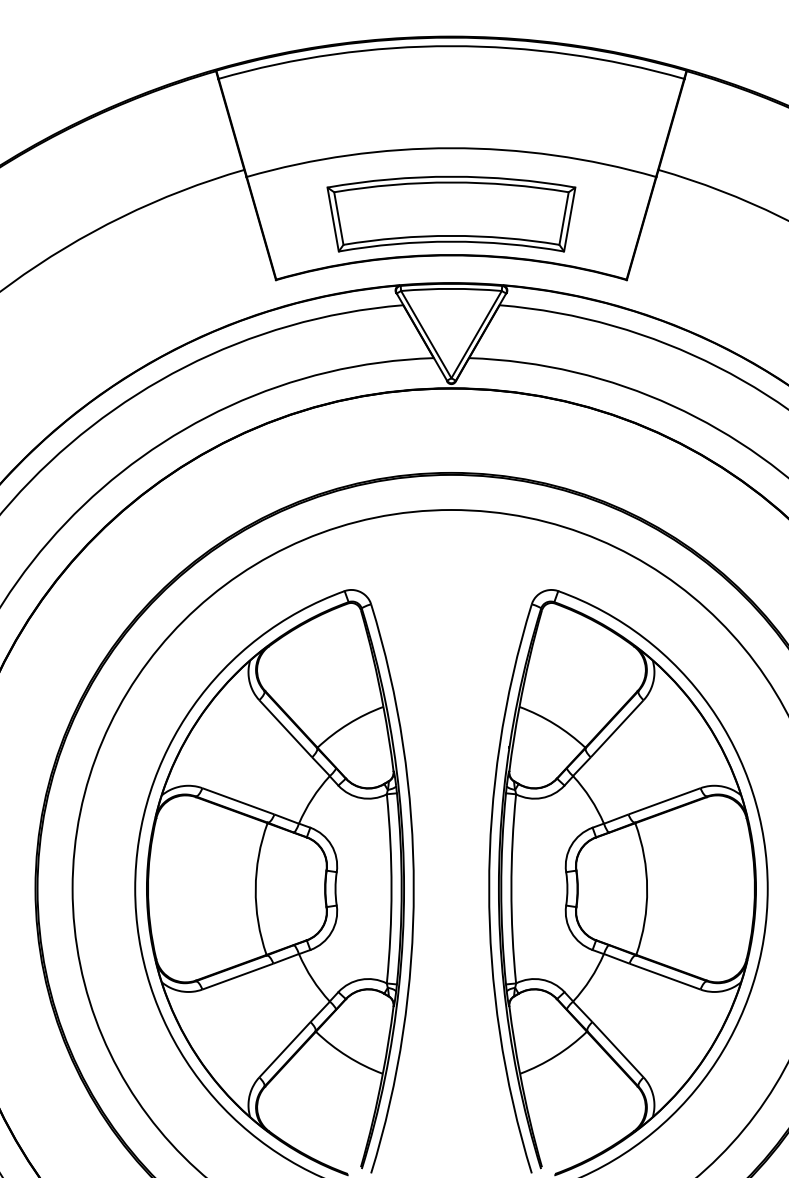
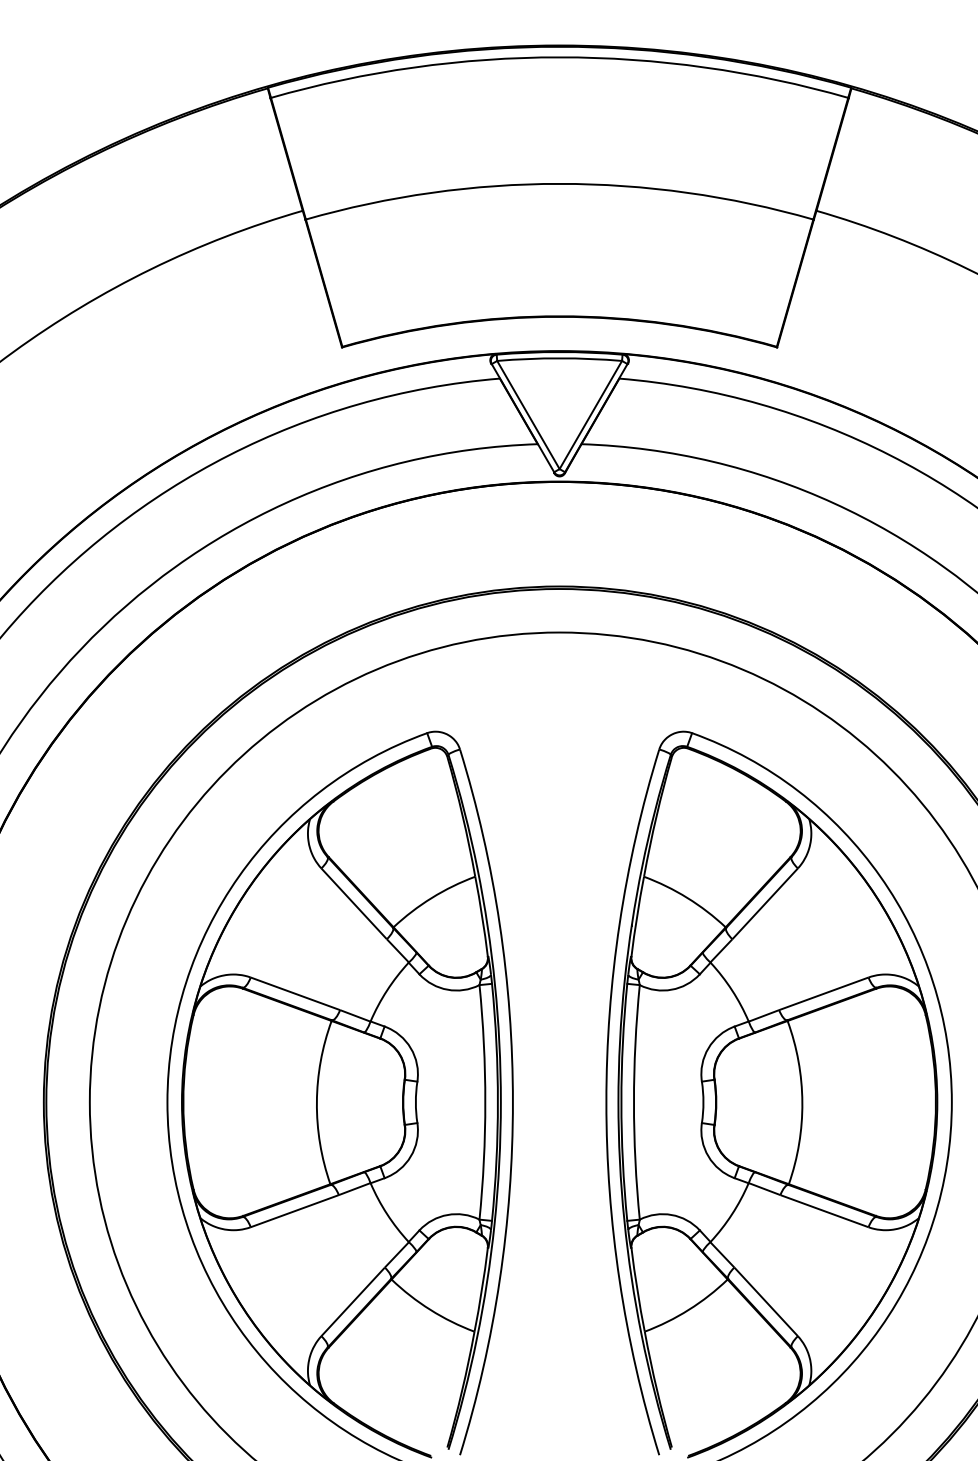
part: (451, 214) -> (559, 265), removed

